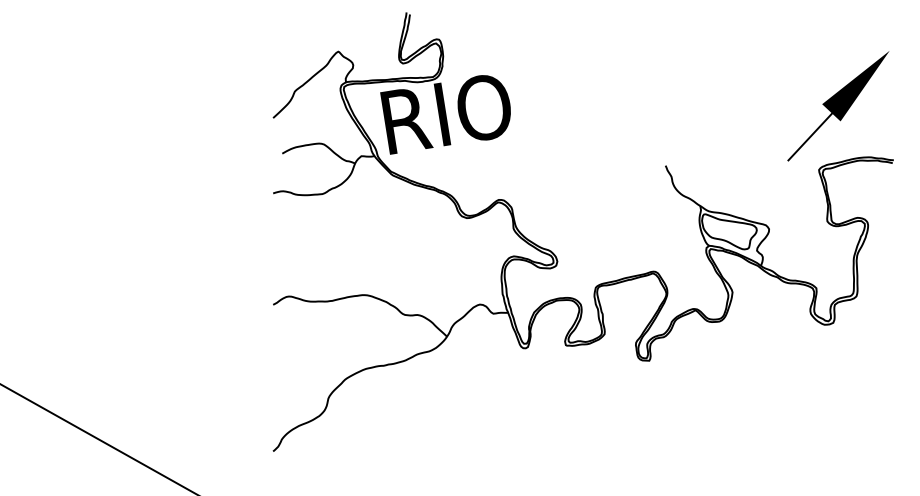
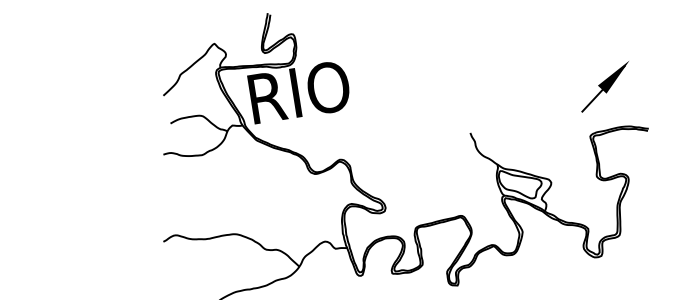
part: (838, 106) -> (605, 86), size x0.6

